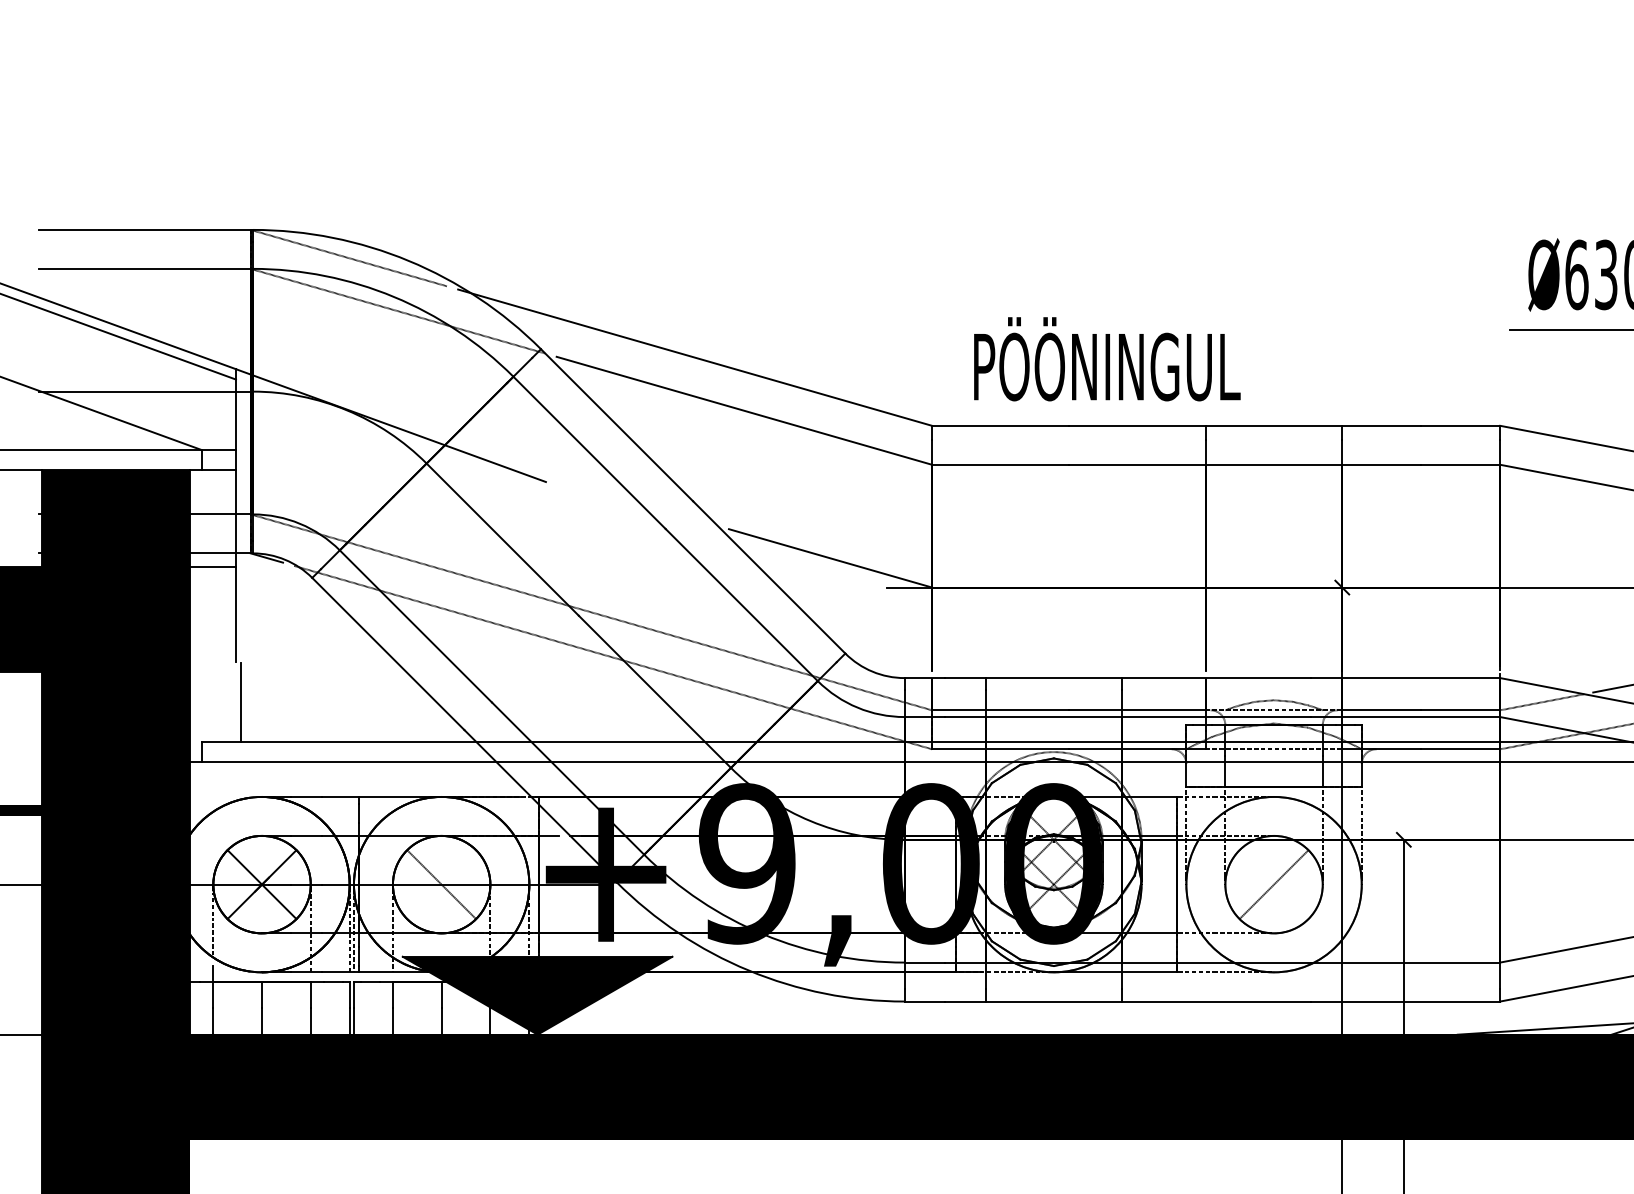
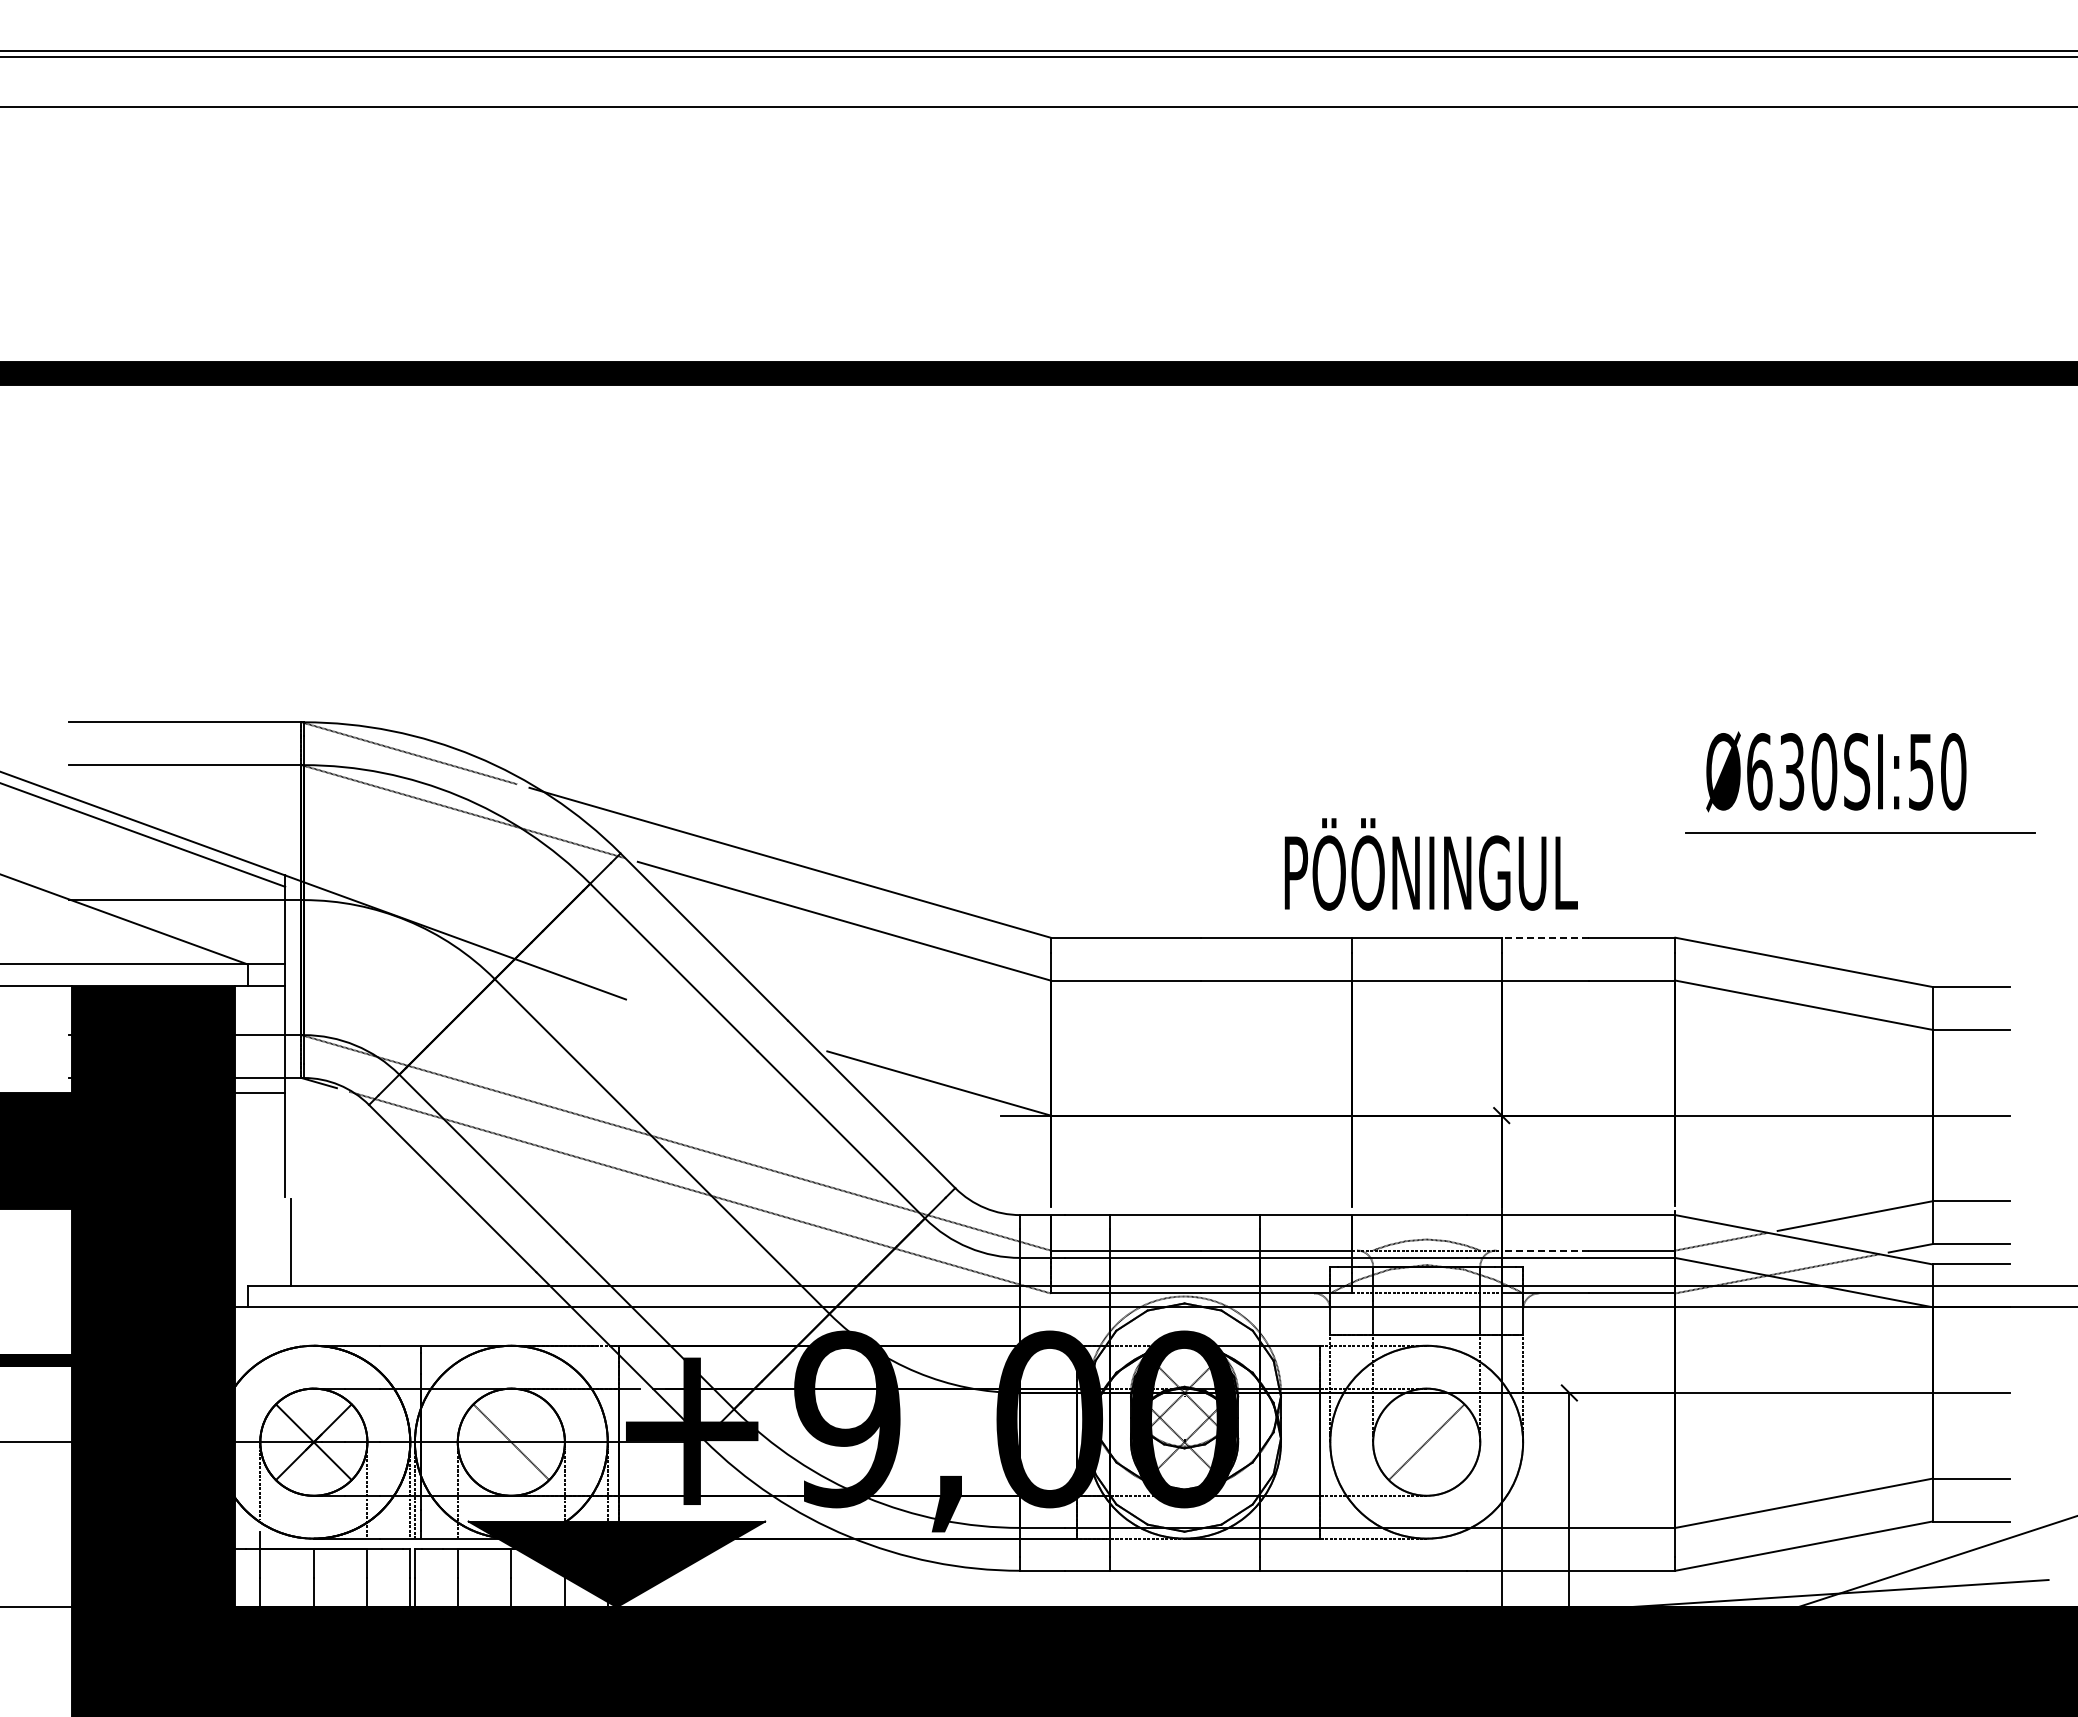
text: (1106, 359) -> (1430, 864), moved
line: (1381, 425) -> (1544, 937), solid -> dashed
line: (1381, 710) -> (1544, 1250), solid -> dashed

